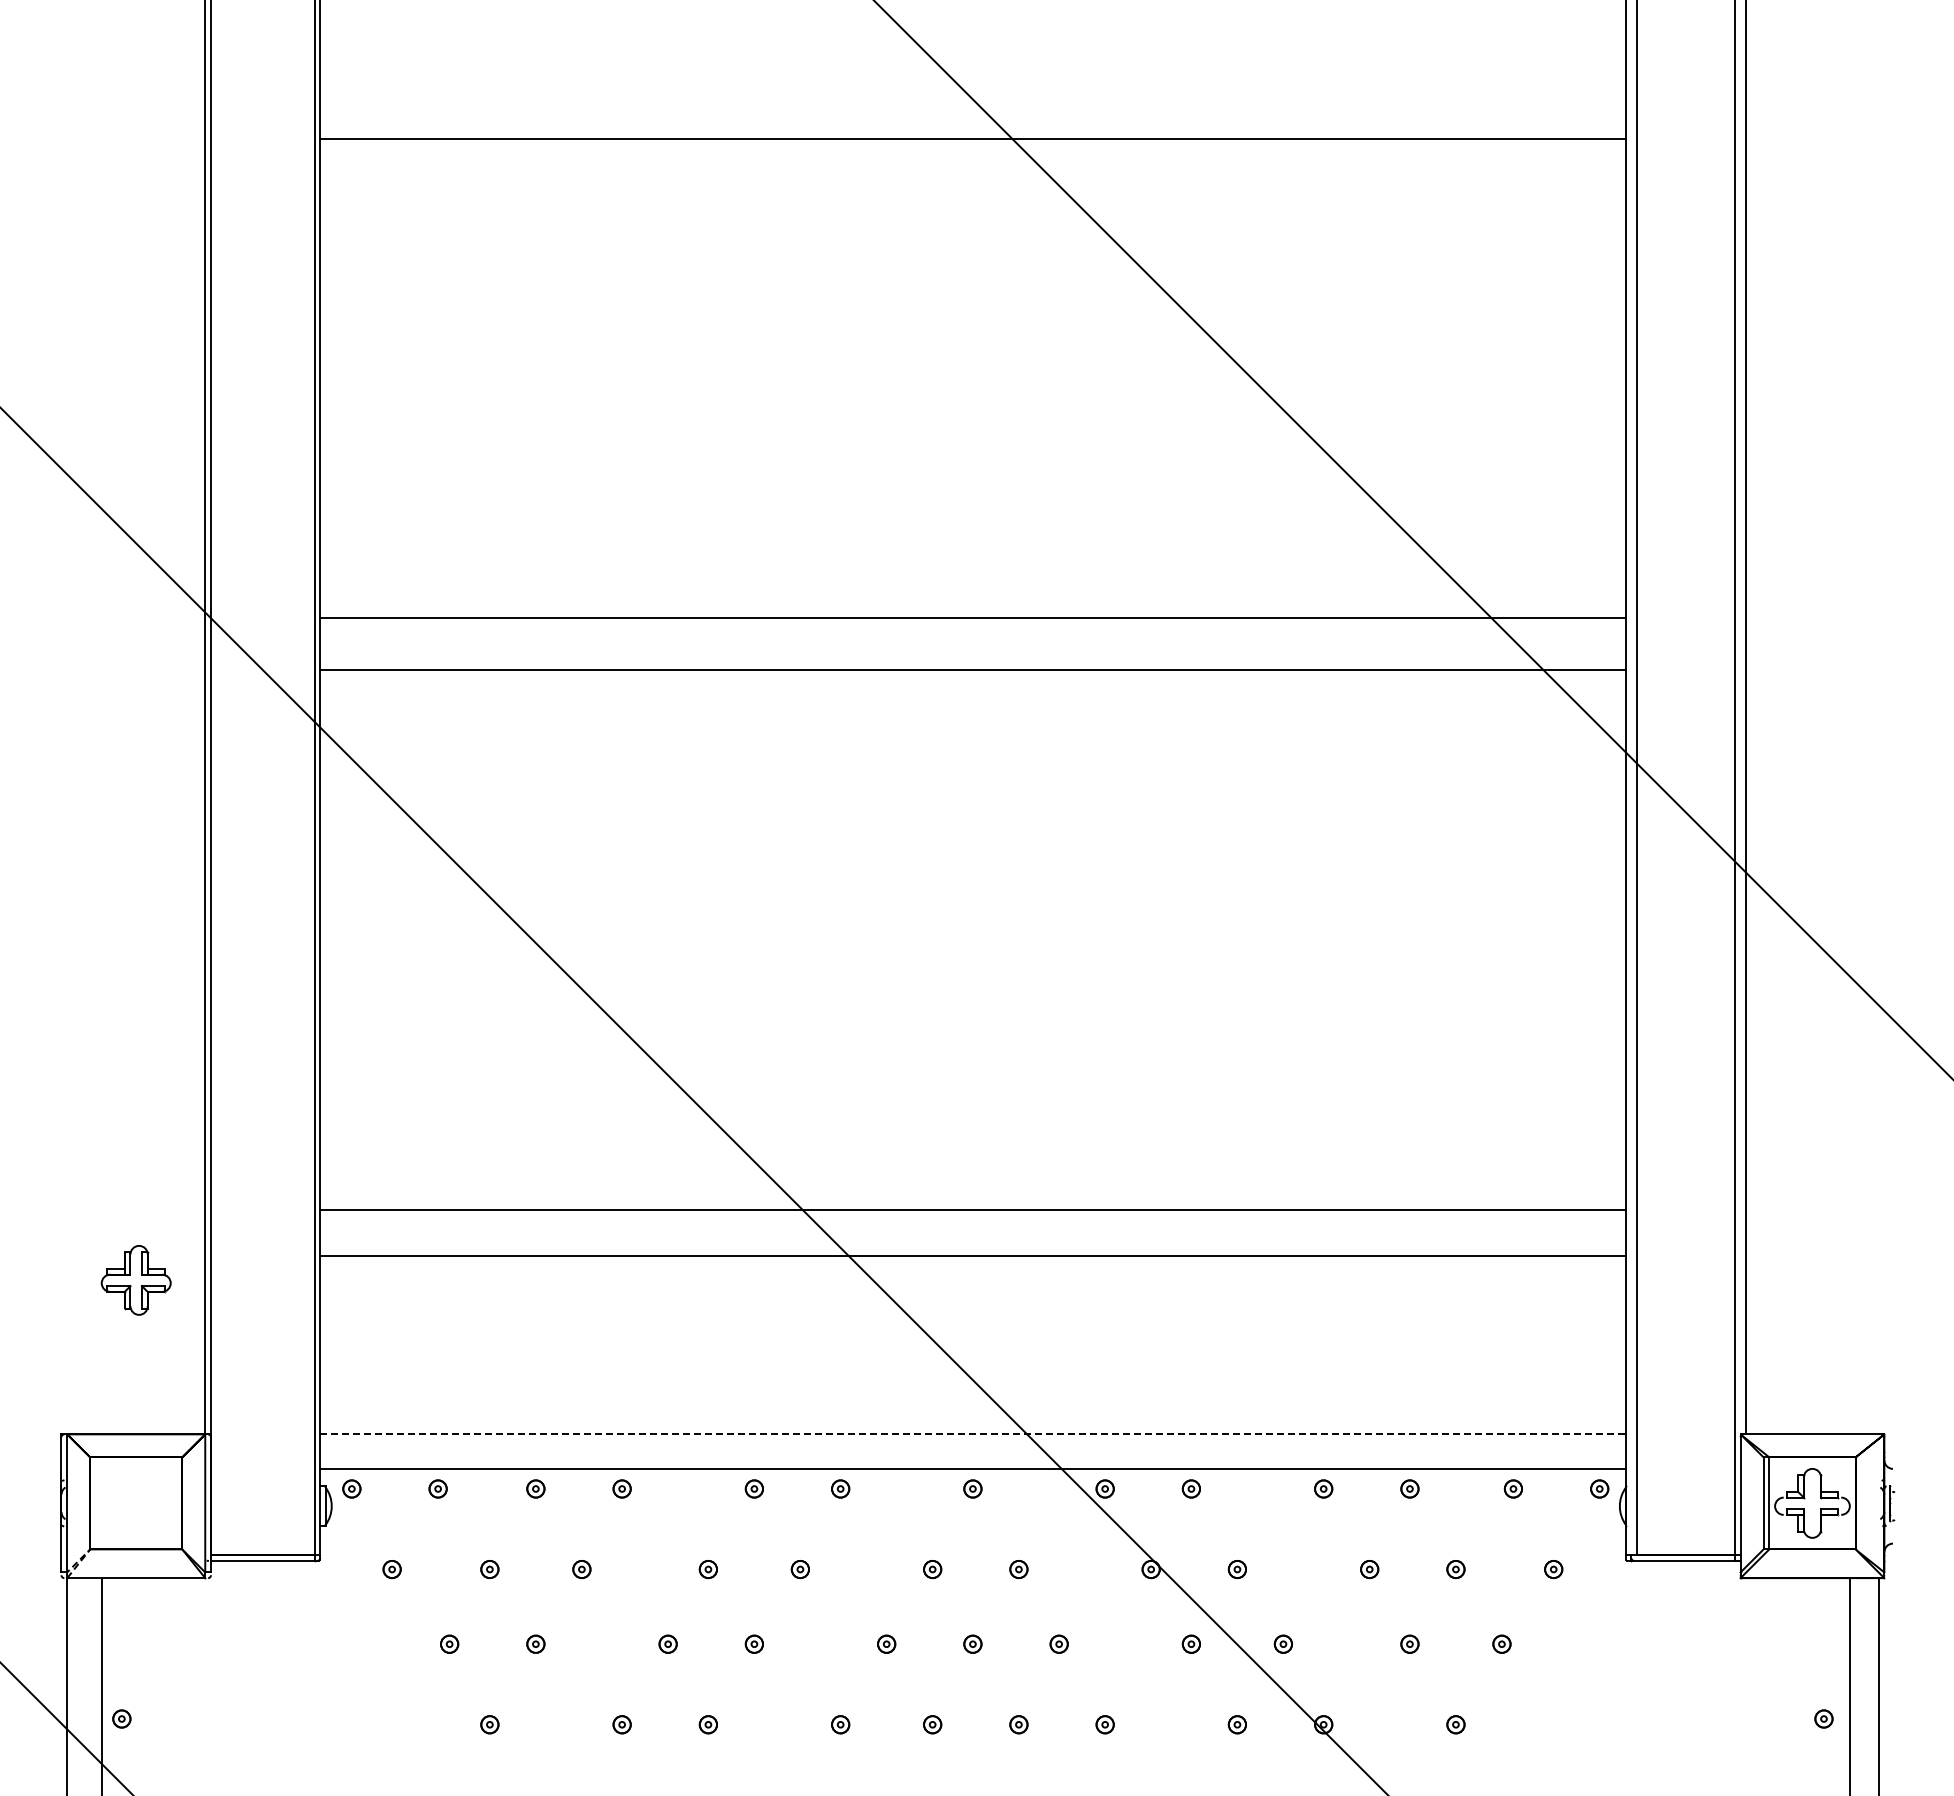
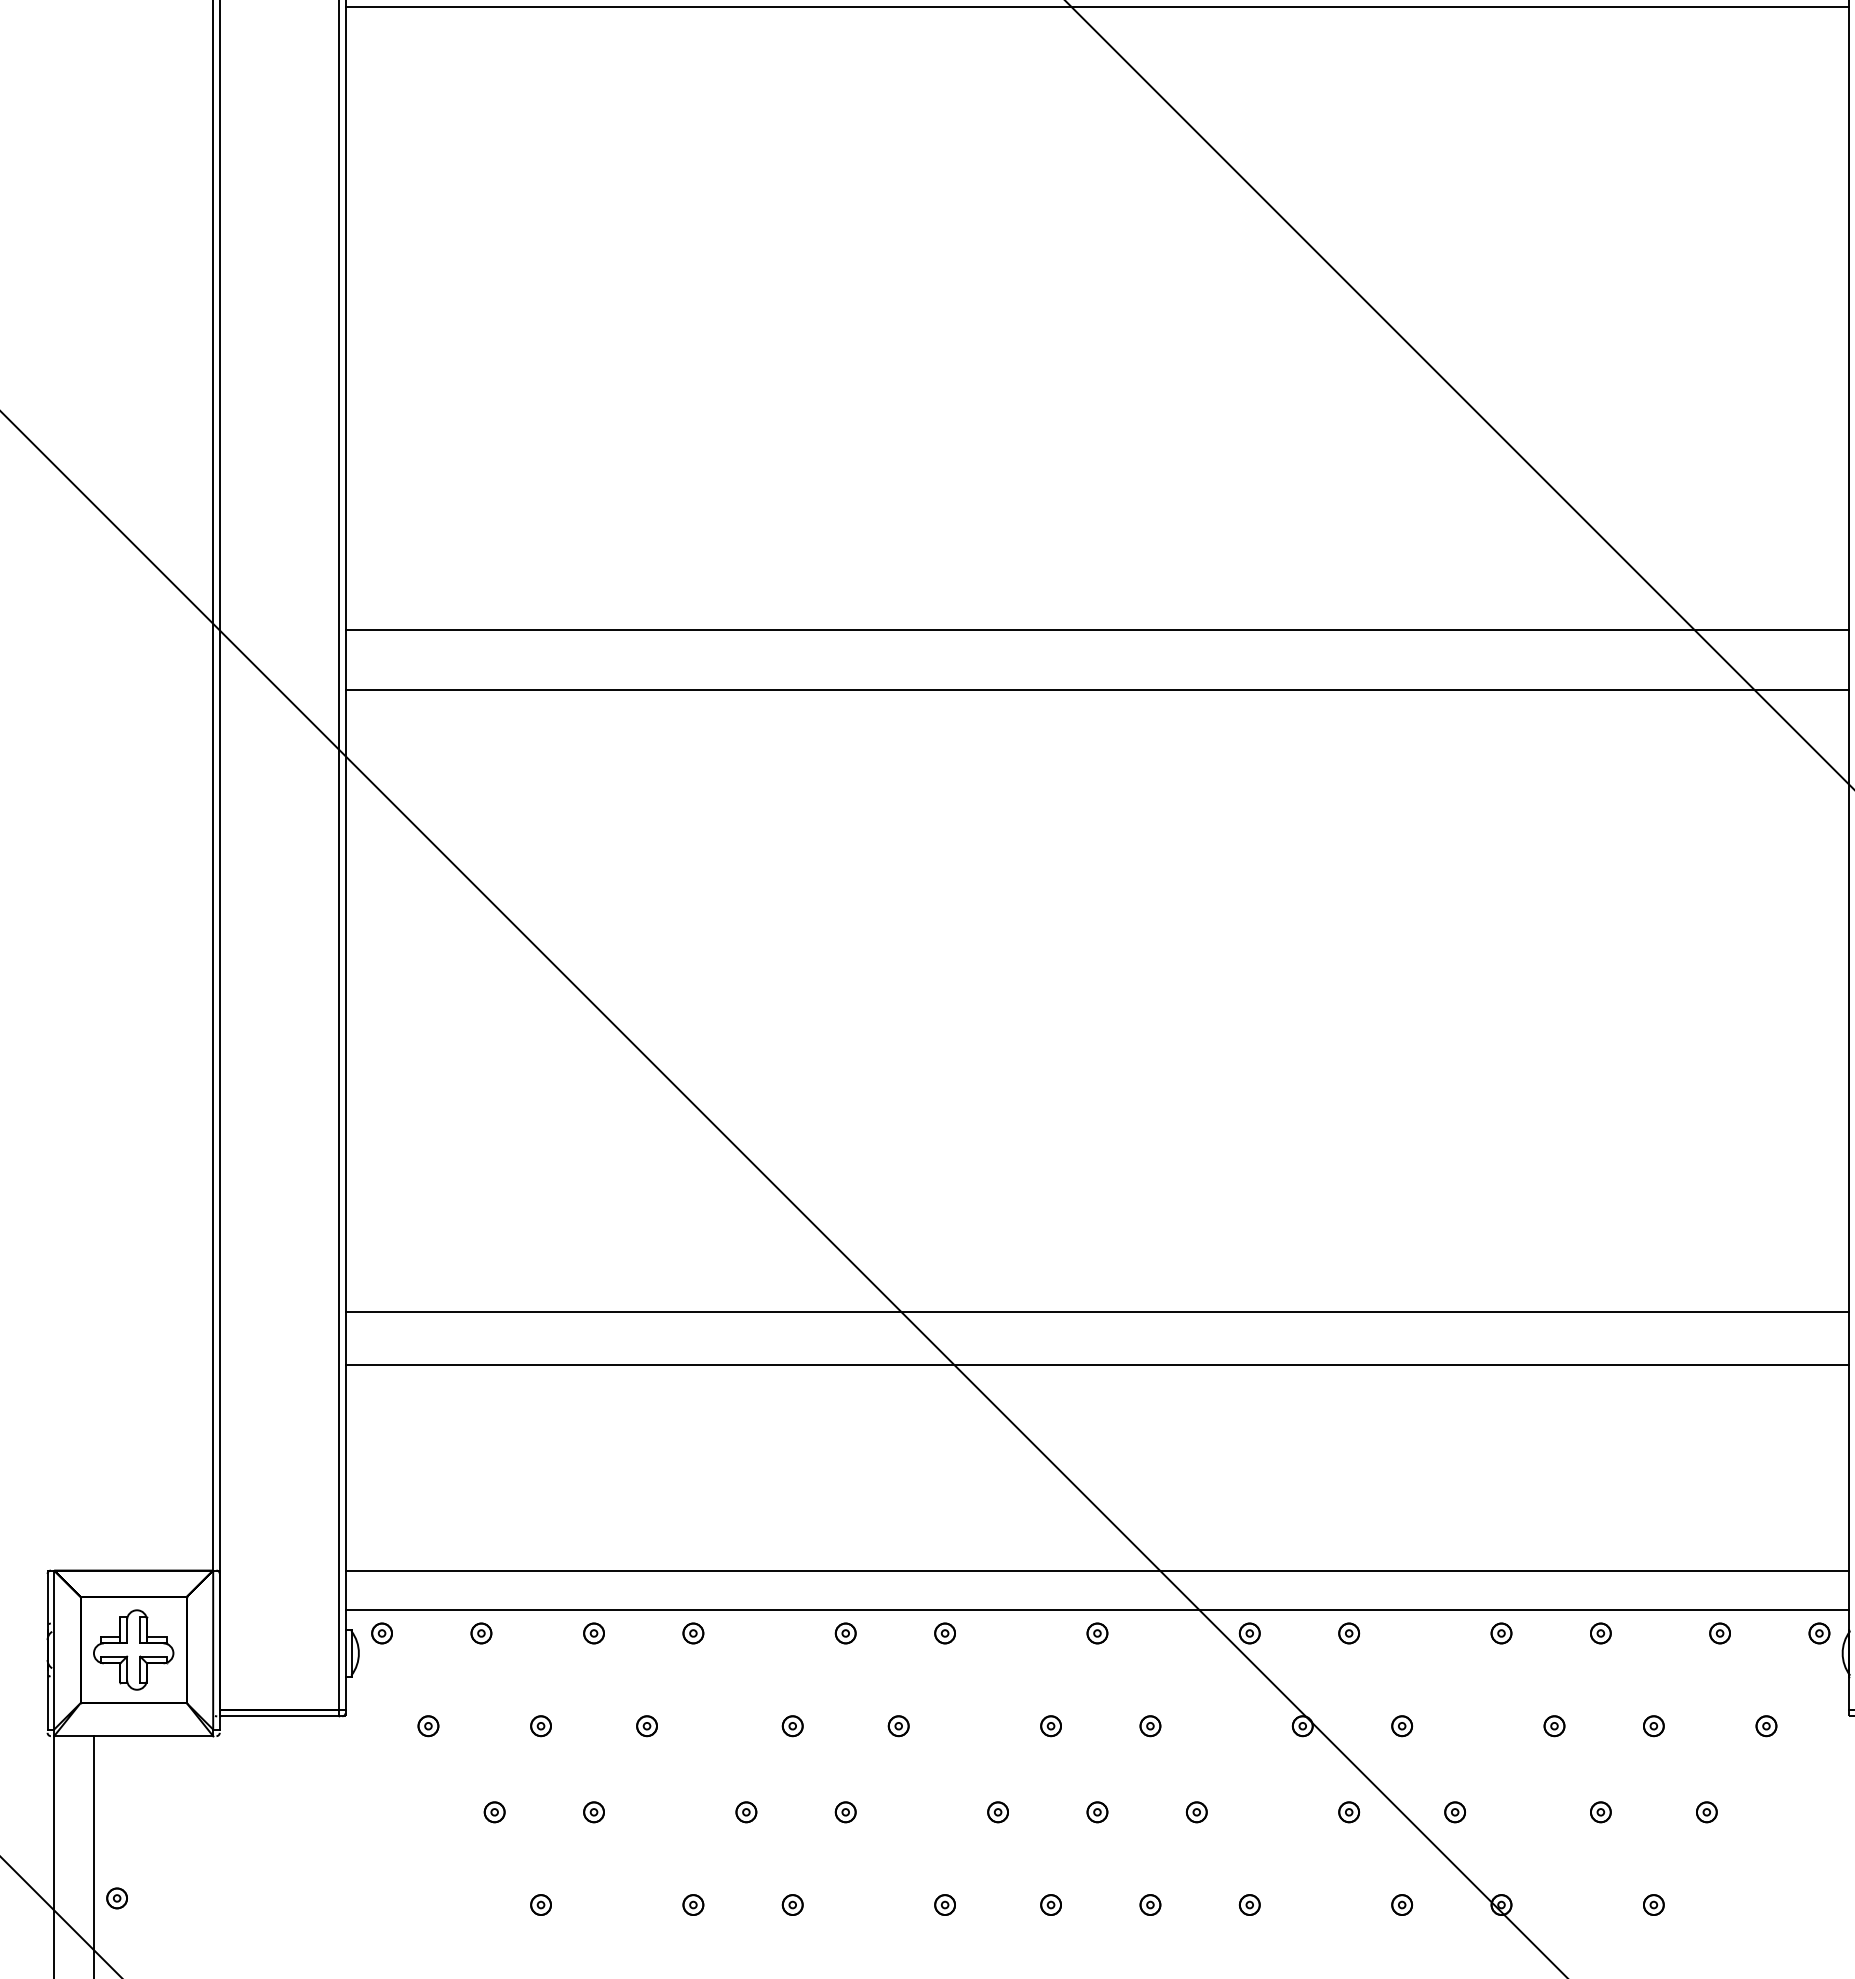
line: (972, 139) -> (1096, 7), moved
part: (135, 1280) -> (132, 1650), moved
line: (972, 1434) -> (1096, 1570), dashed -> solid
line: (89, 1550) -> (79, 1704), dashed -> solid

